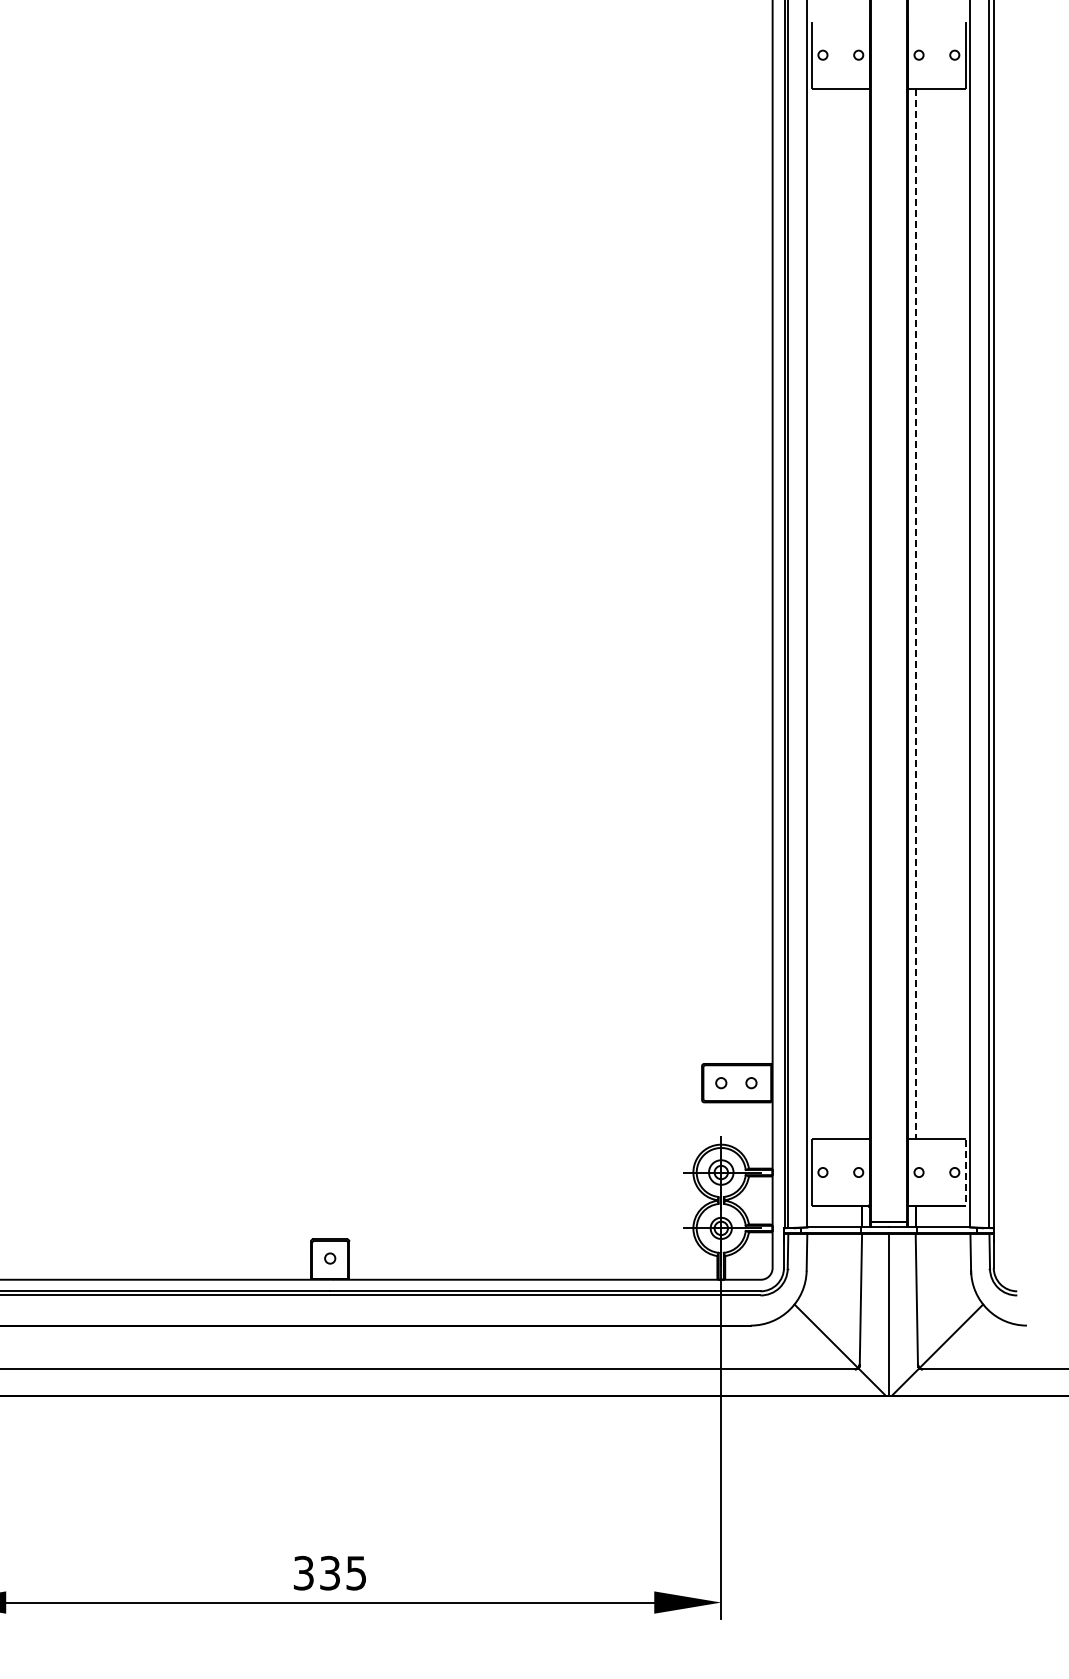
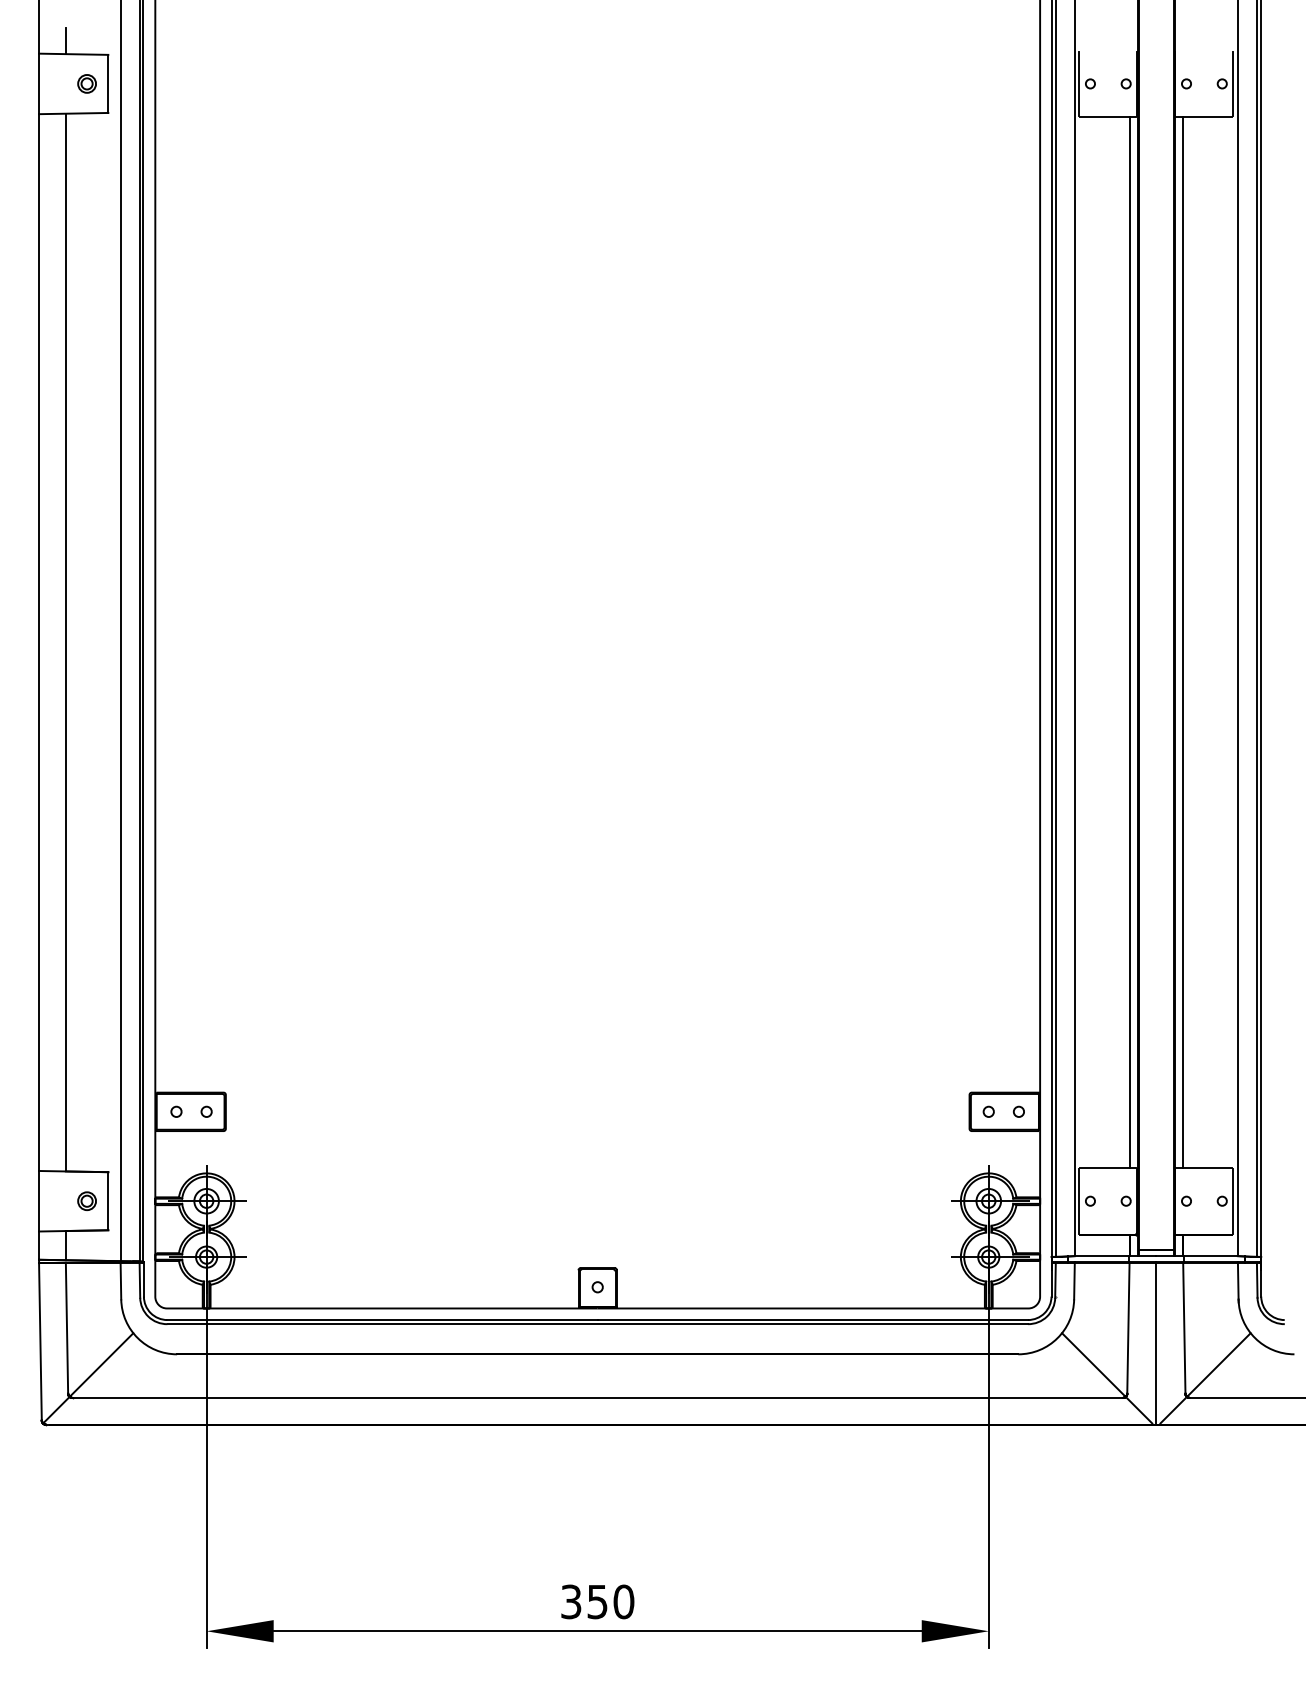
line: (862, 613) -> (1129, 642), added
line: (916, 614) -> (1183, 643), dashed -> solid
line: (966, 1172) -> (1233, 1201), dashed -> solid
text: (344, 1572) -> (611, 1601), 335 -> 350

